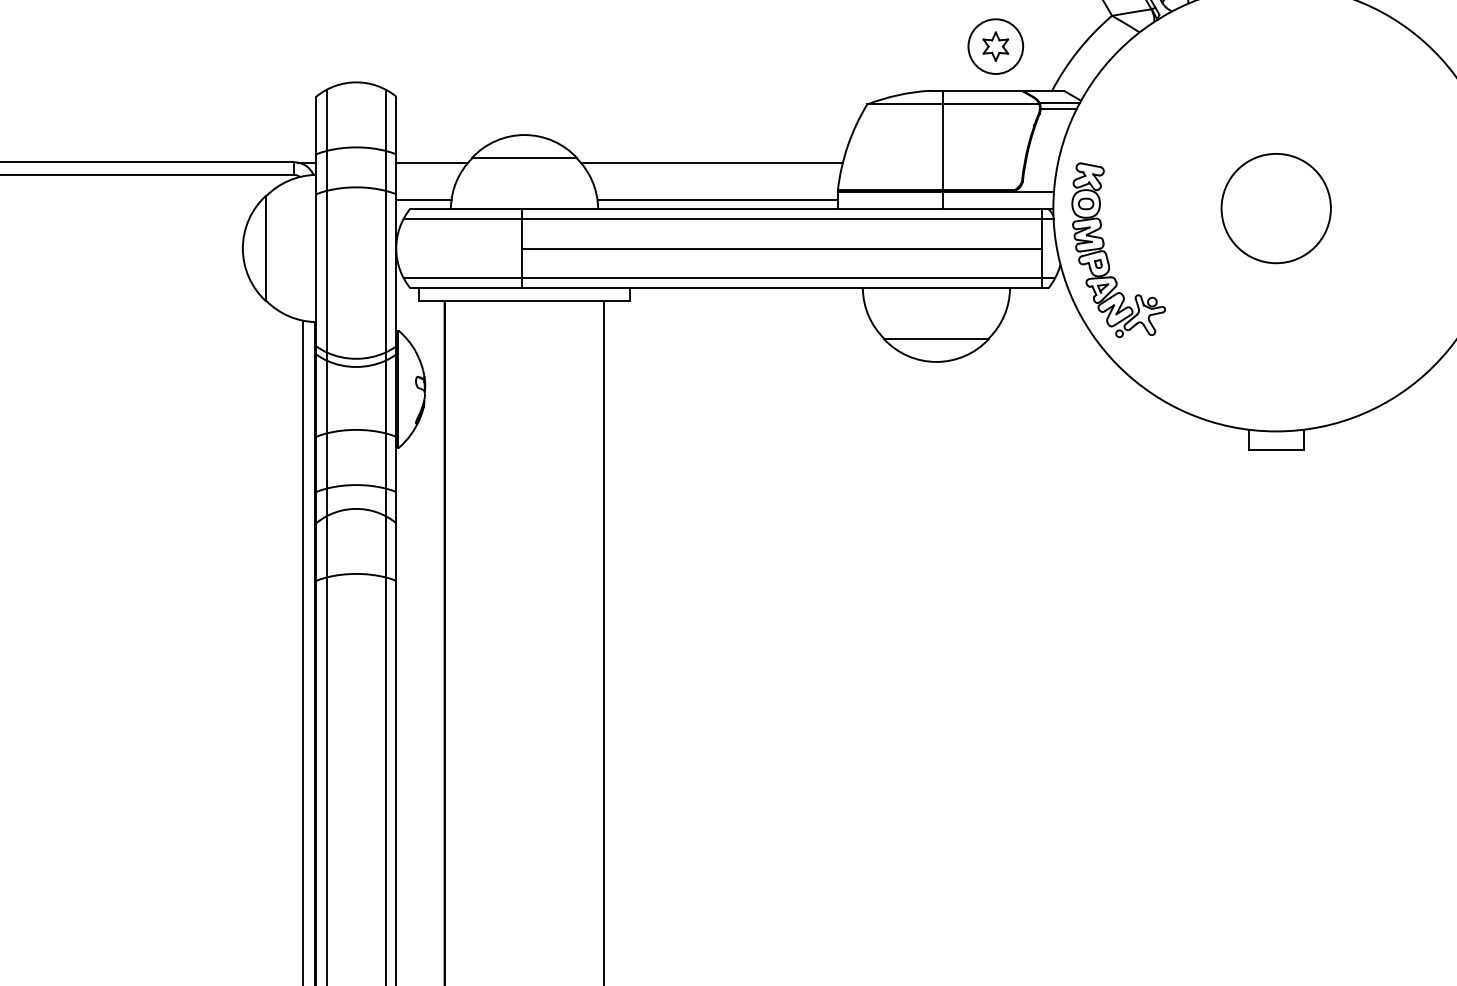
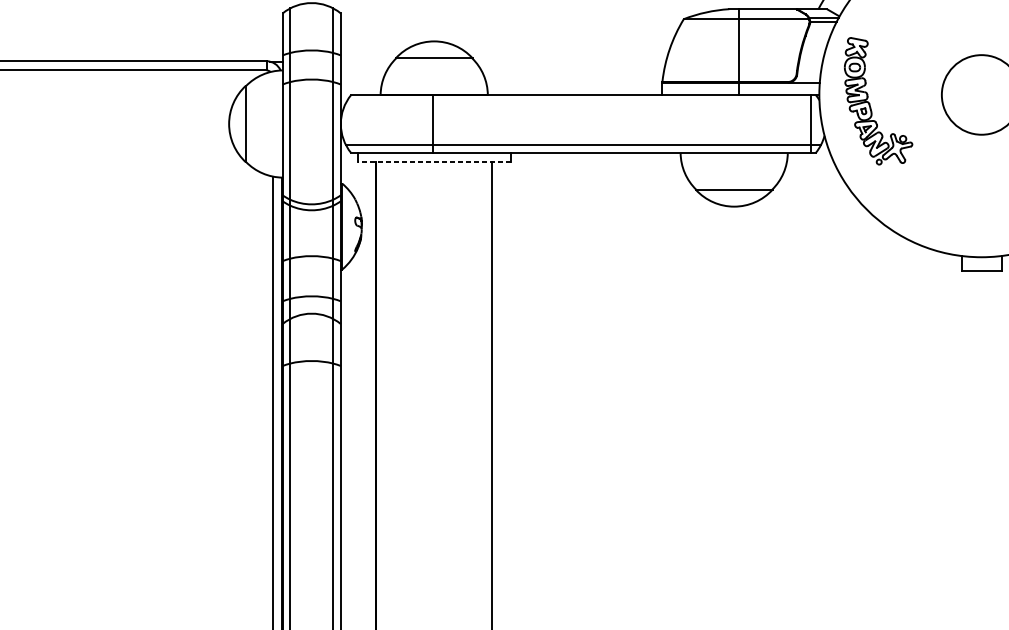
line: (432, 162) -> (367, 61), removed
line: (711, 162) -> (570, 61), removed
line: (423, 200) -> (360, 89), removed
line: (717, 200) -> (574, 89), removed
line: (728, 219) -> (582, 102), removed
line: (781, 248) -> (621, 124), removed
part: (1107, 255) -> (870, 105), moved
line: (524, 301) -> (434, 162), solid -> dashed

